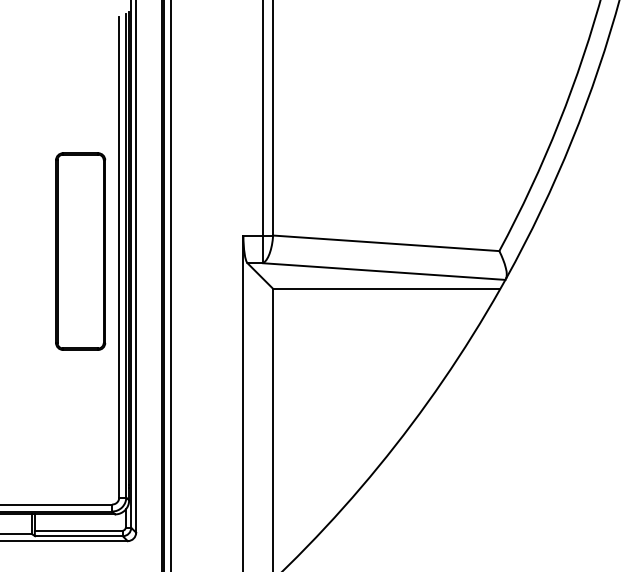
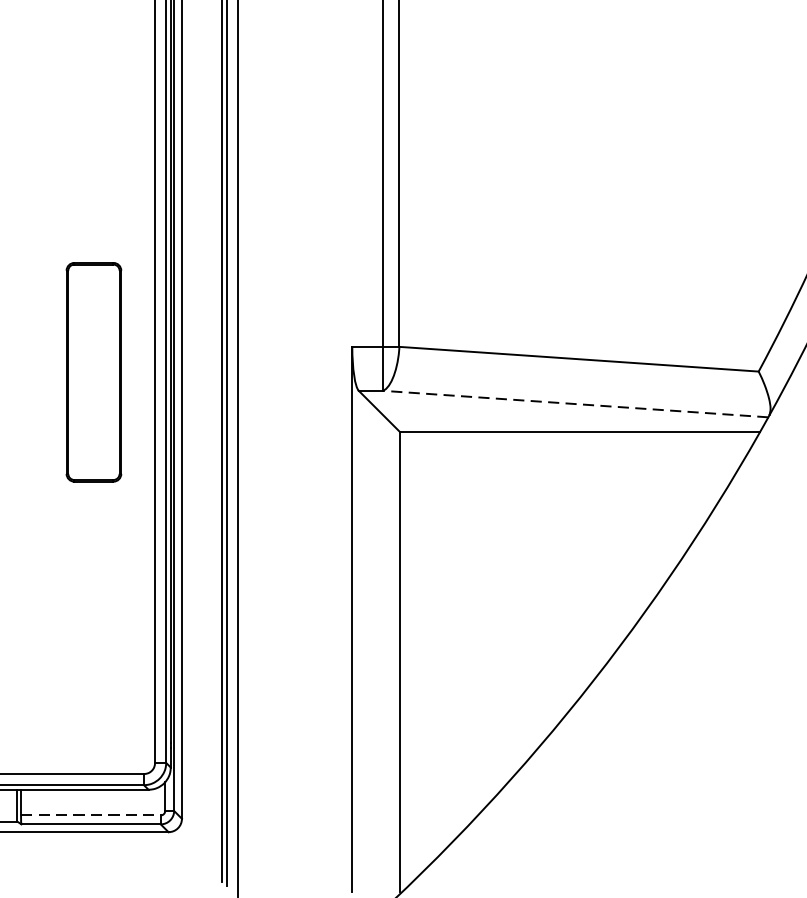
part: (80, 251) -> (93, 372), size x0.7
line: (384, 271) -> (576, 403), solid -> dashed
line: (78, 530) -> (90, 815), solid -> dashed

